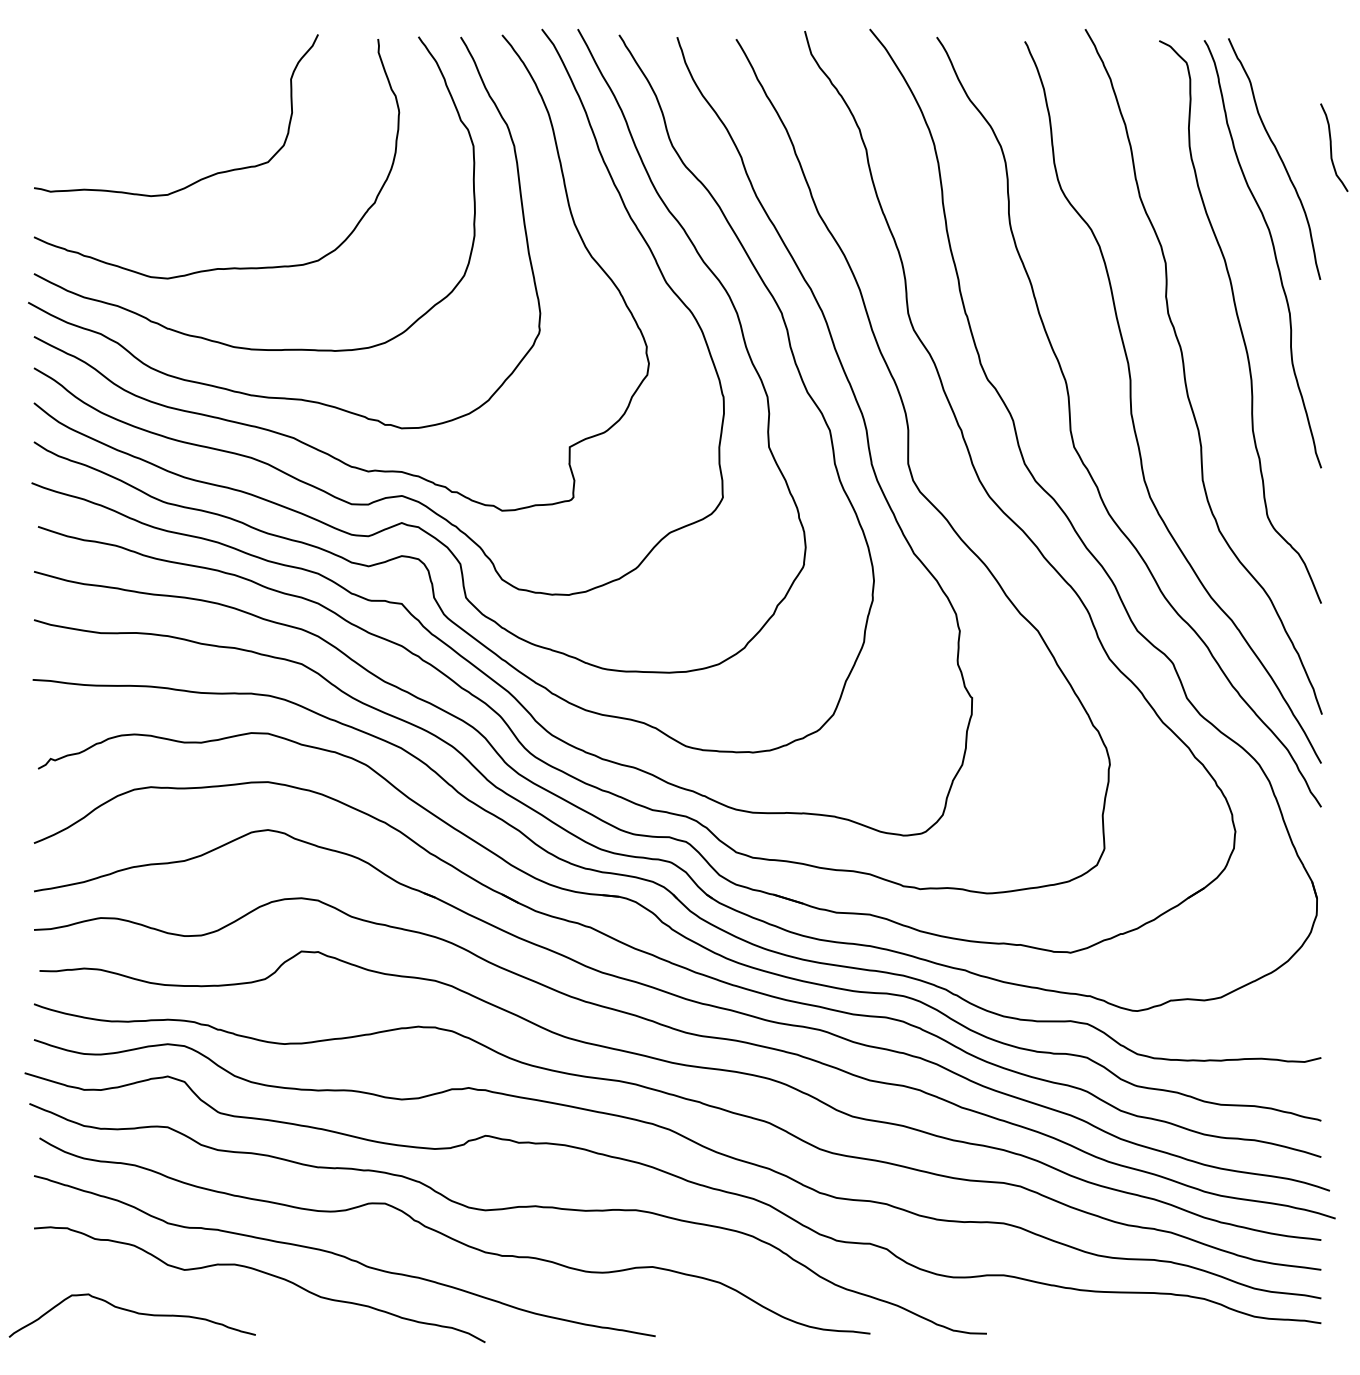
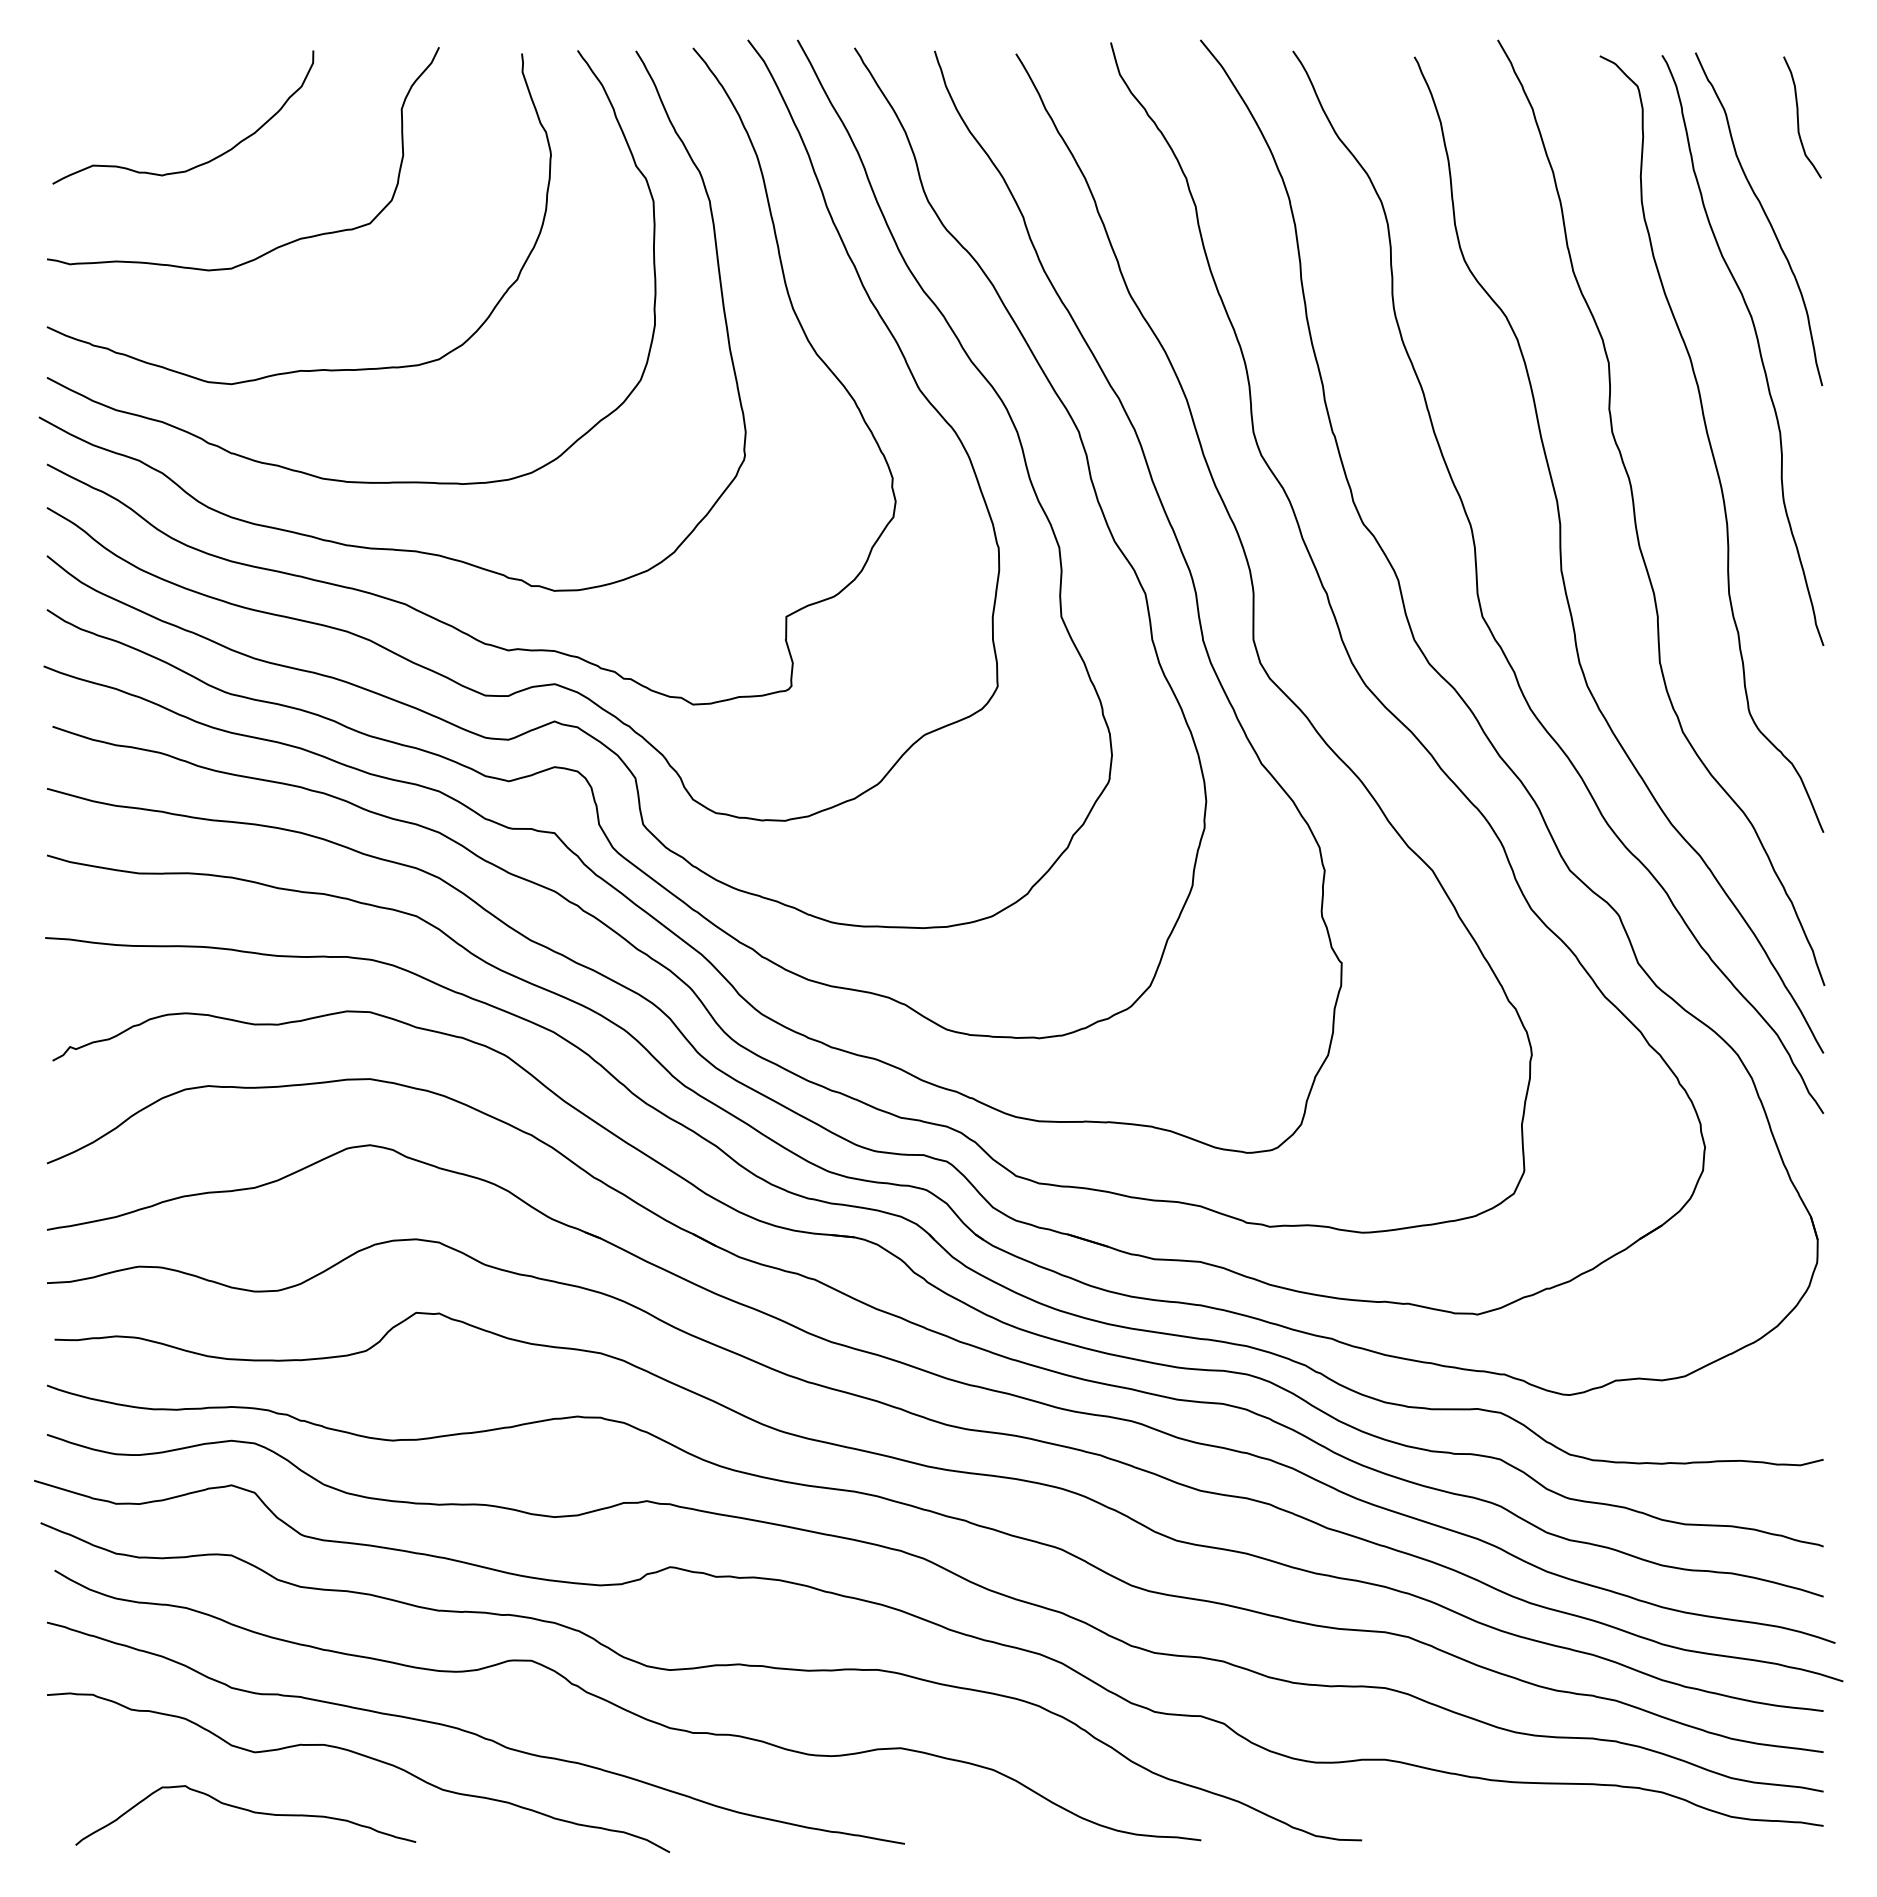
curve: (145, 118) -> (201, 163), added
curve: (1331, 147) -> (1798, 117), moved
curve: (133, 1312) -> (247, 1811), moved

